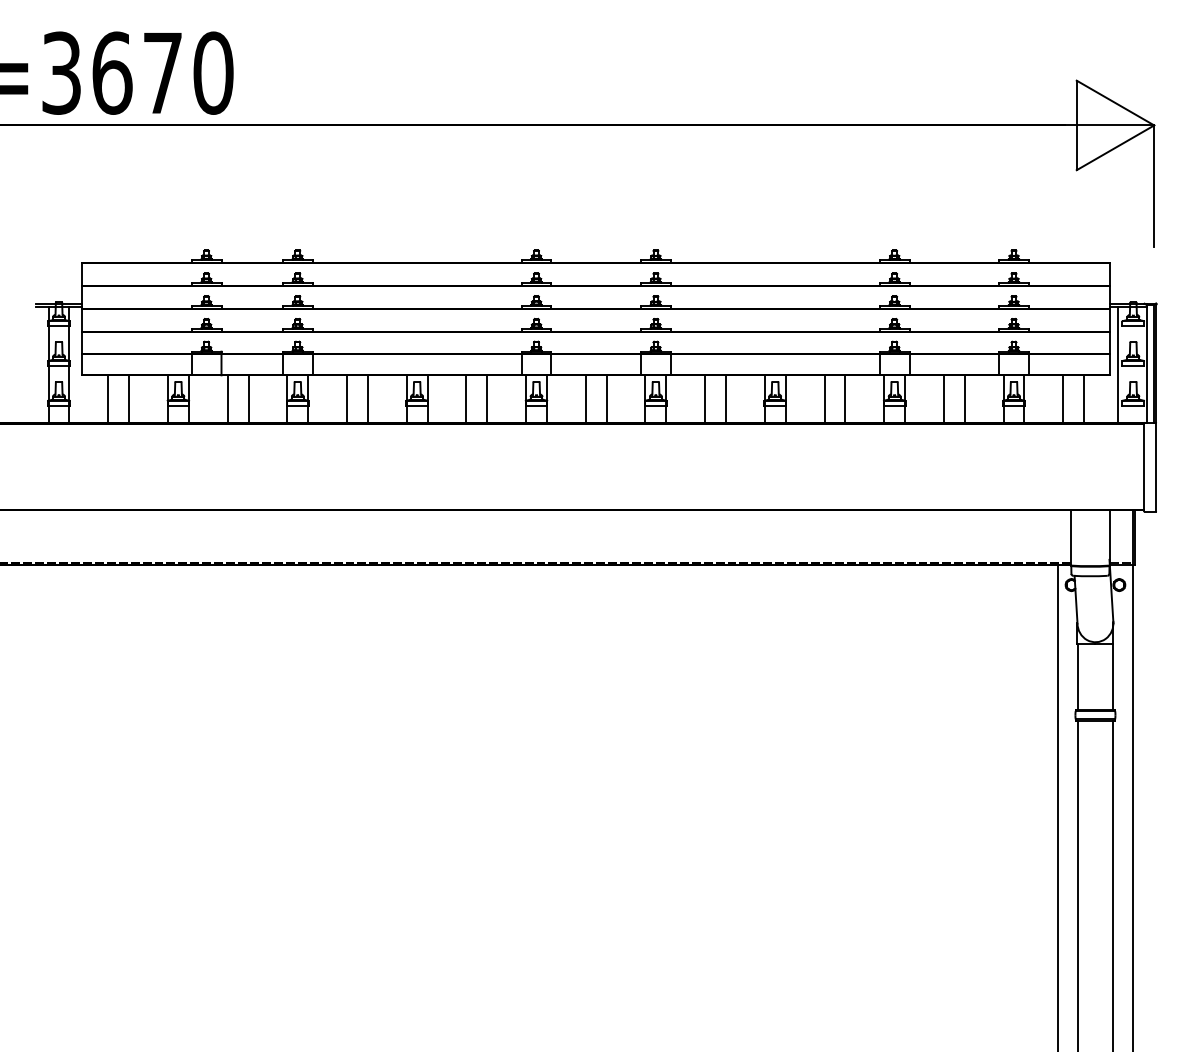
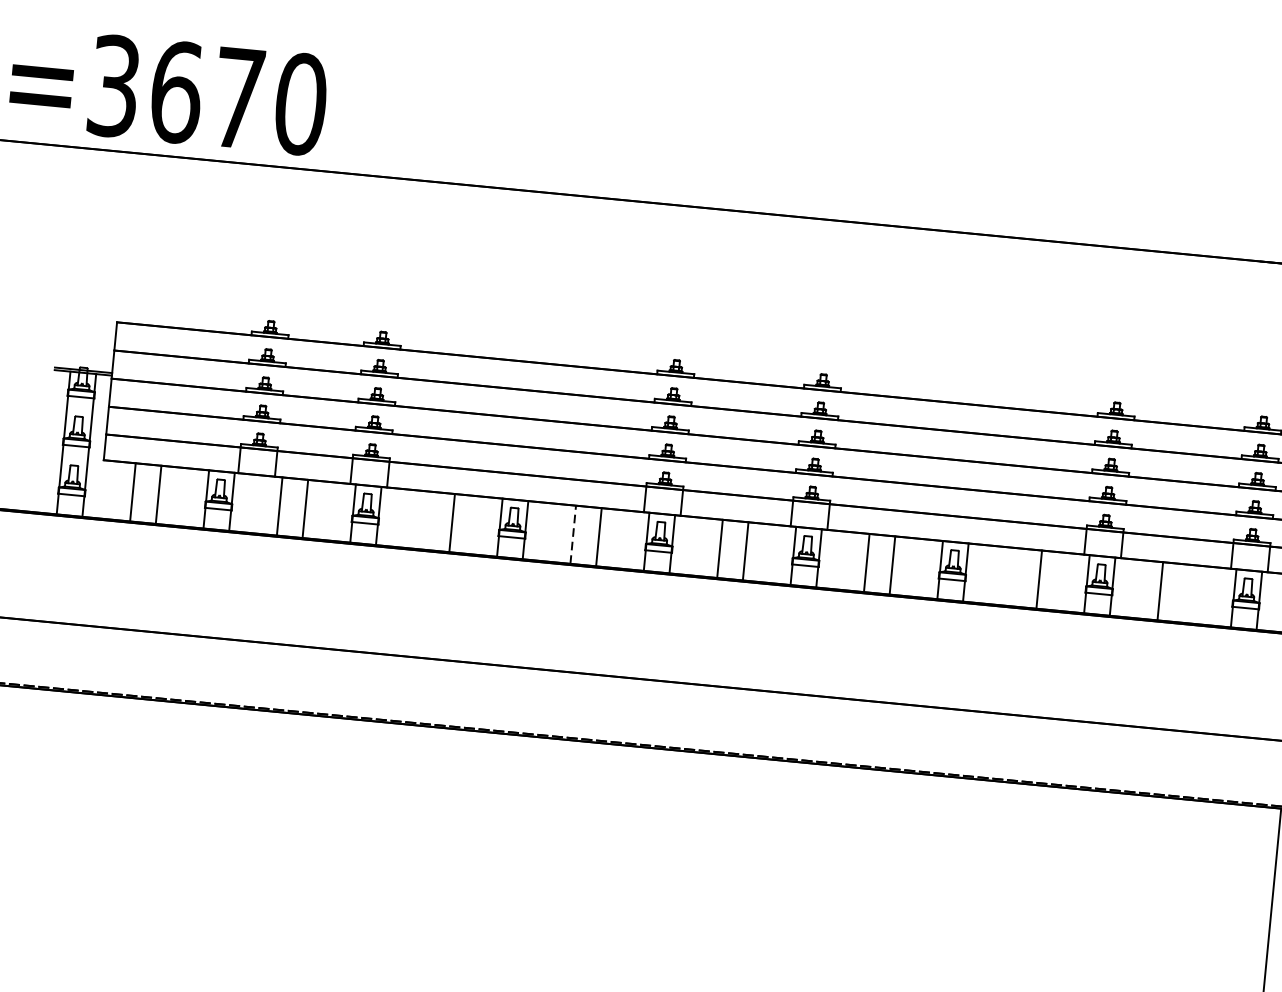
line: (347, 398) -> (427, 520), removed
line: (824, 398) -> (1013, 576), removed
line: (964, 398) -> (1185, 593), removed
line: (466, 399) -> (573, 535), solid -> dashed

